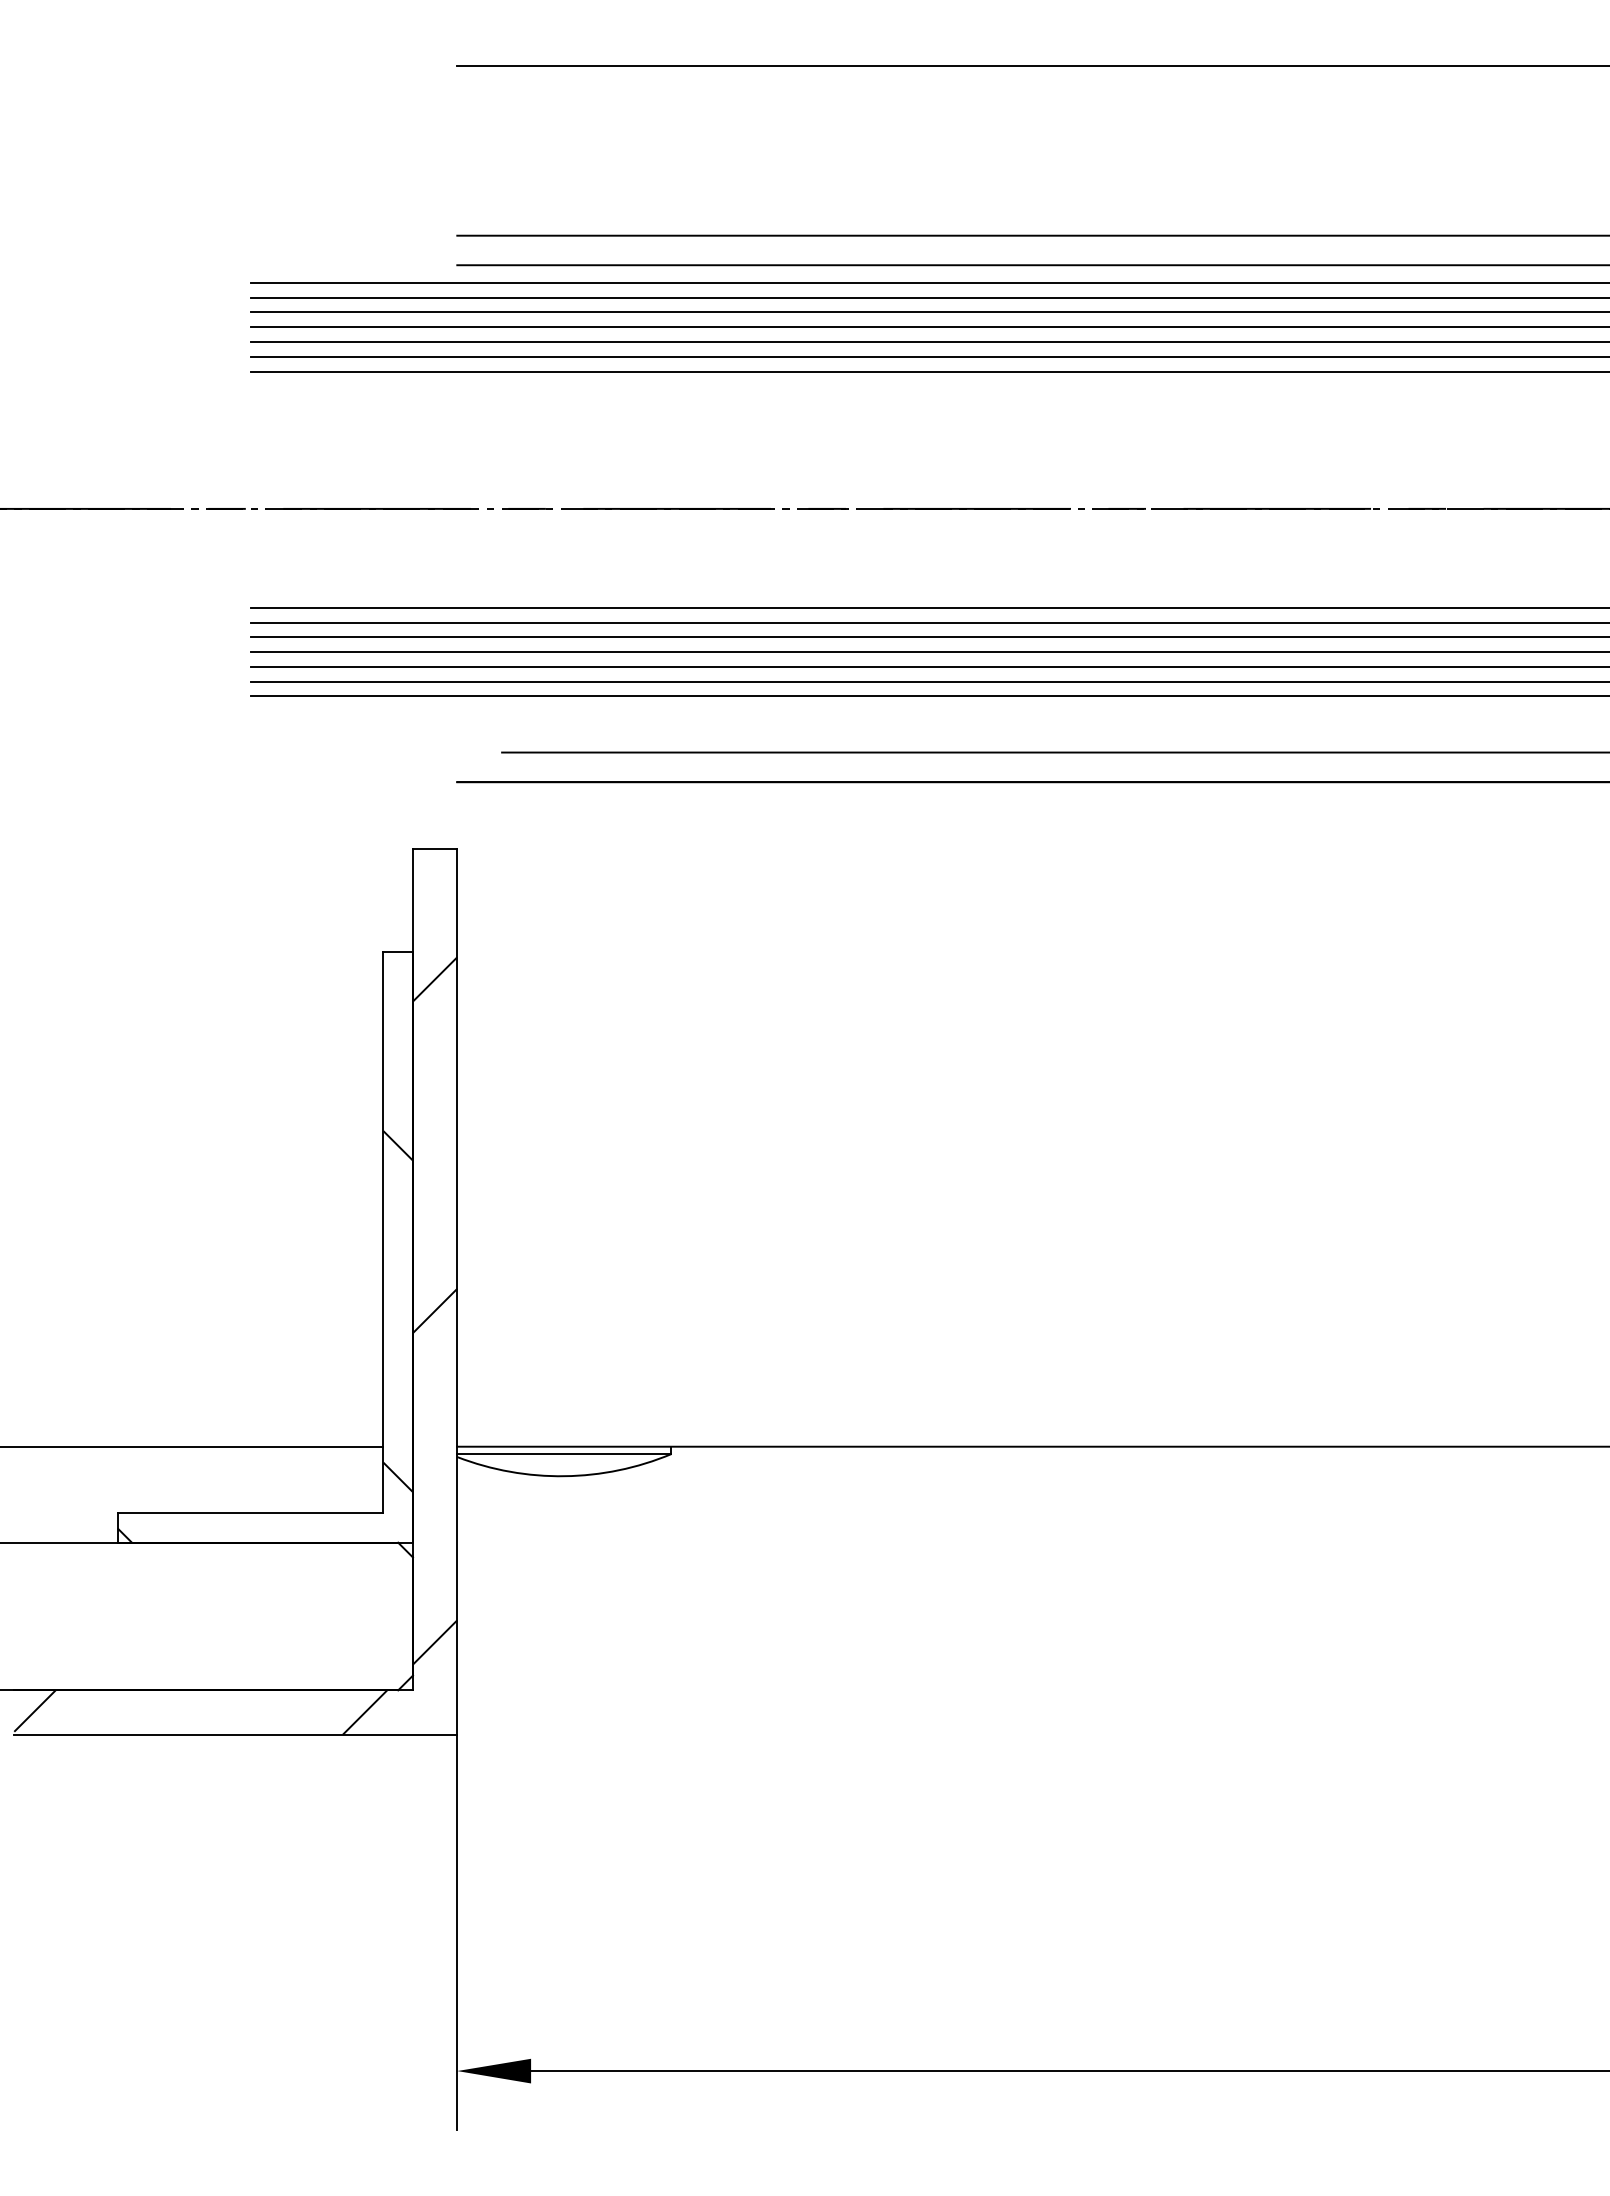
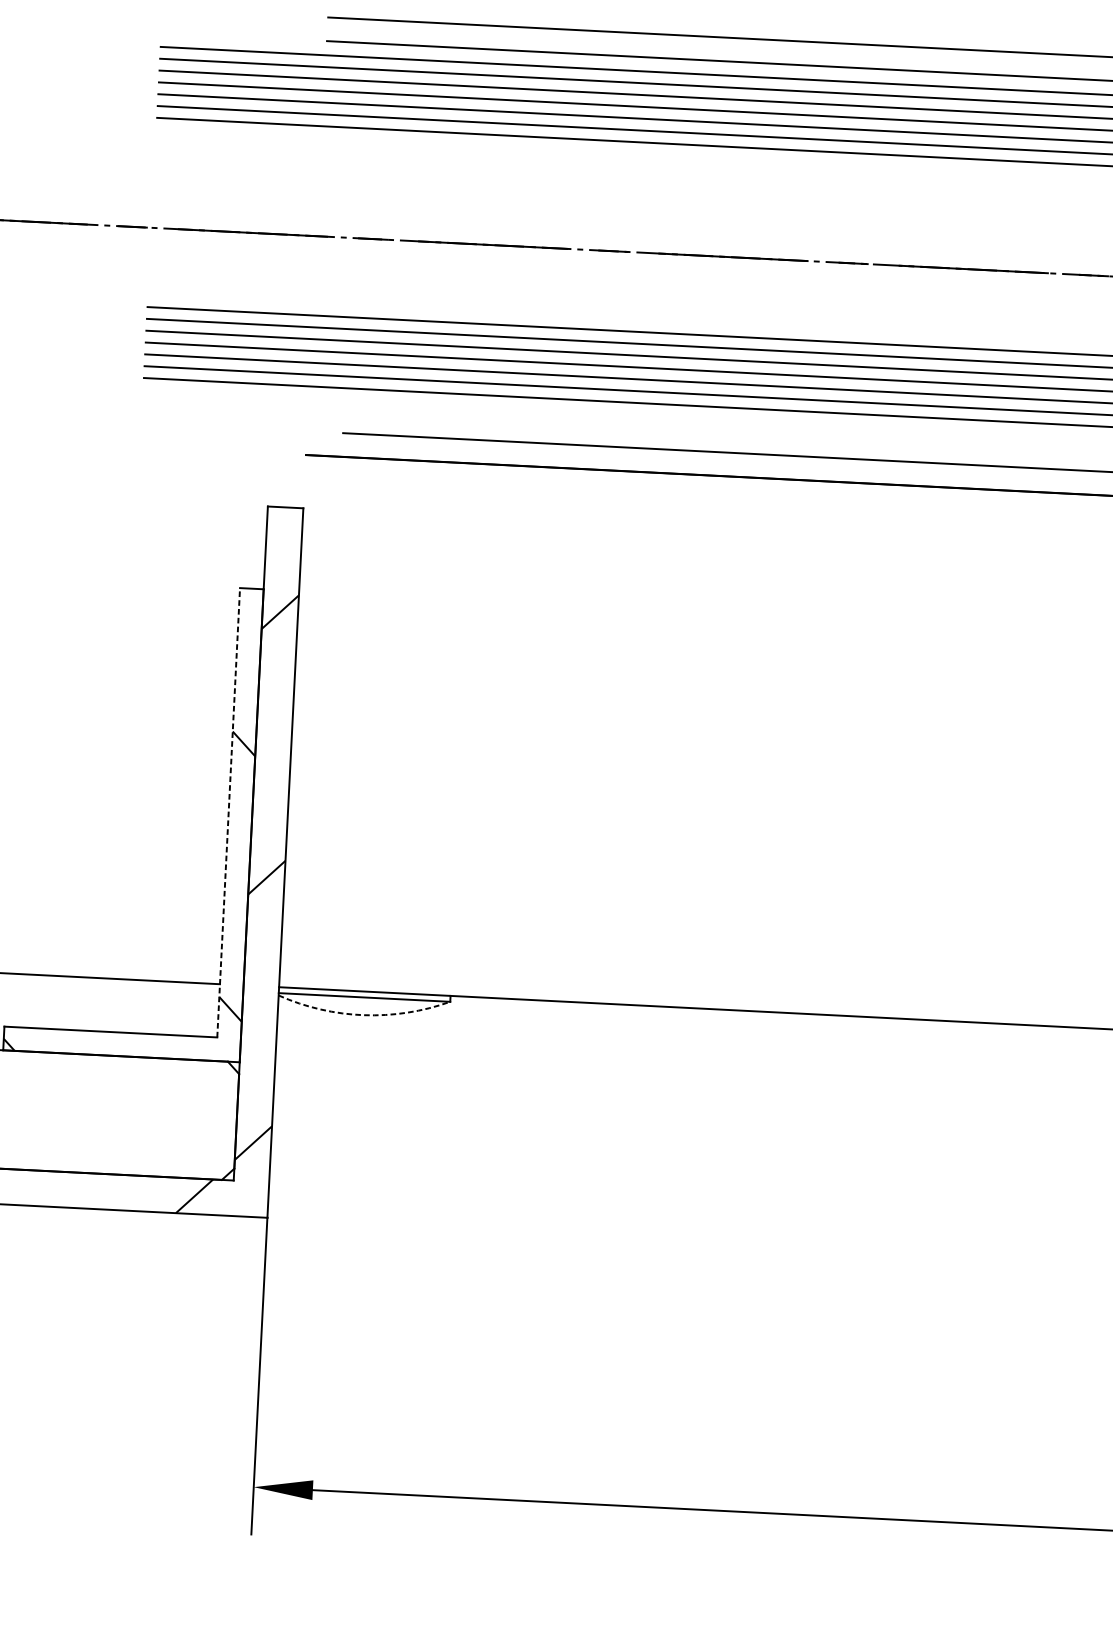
line: (383, 1232) -> (228, 812), solid -> dashed
arc: (564, 1476) -> (363, 1015), solid -> dashed

